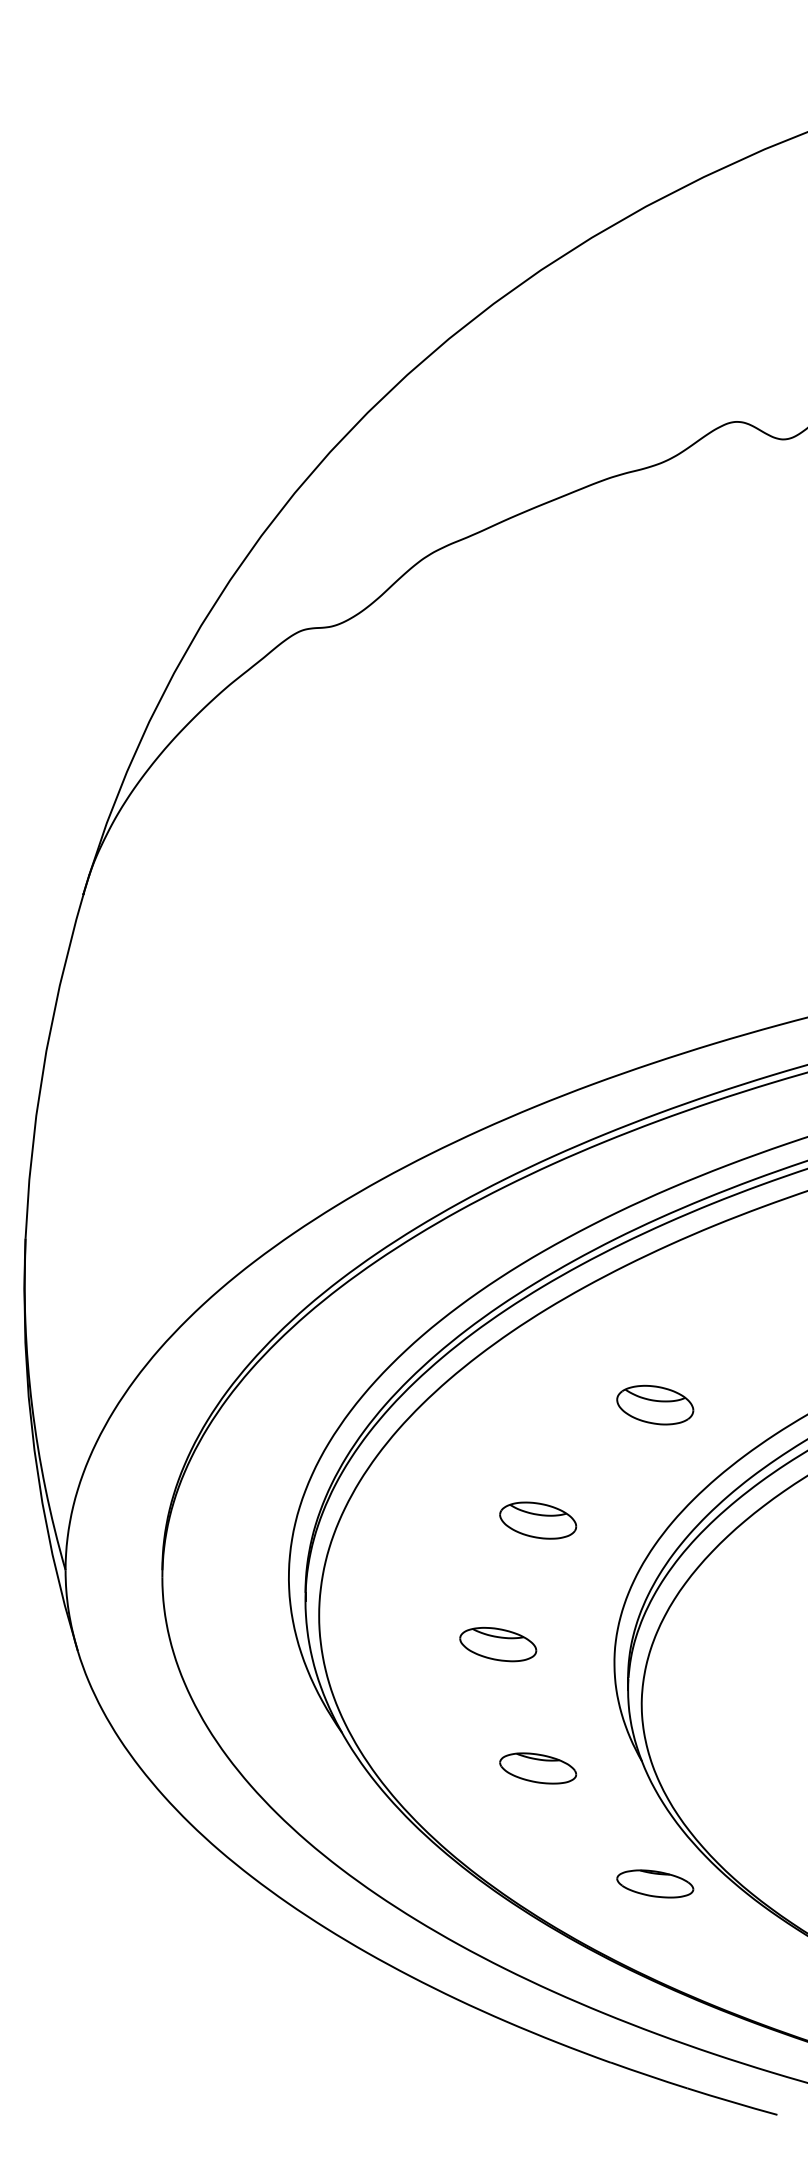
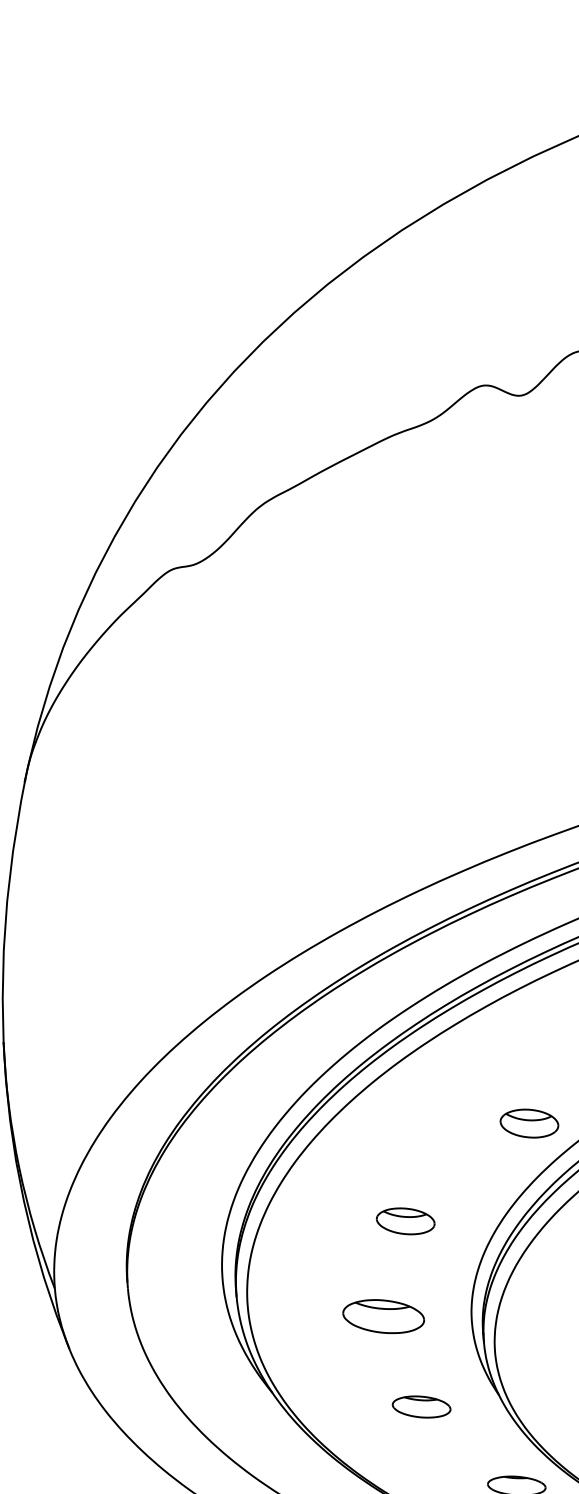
part: (655, 1404) -> (529, 1123), moved
part: (498, 1644) -> (383, 1316), size x1.4

